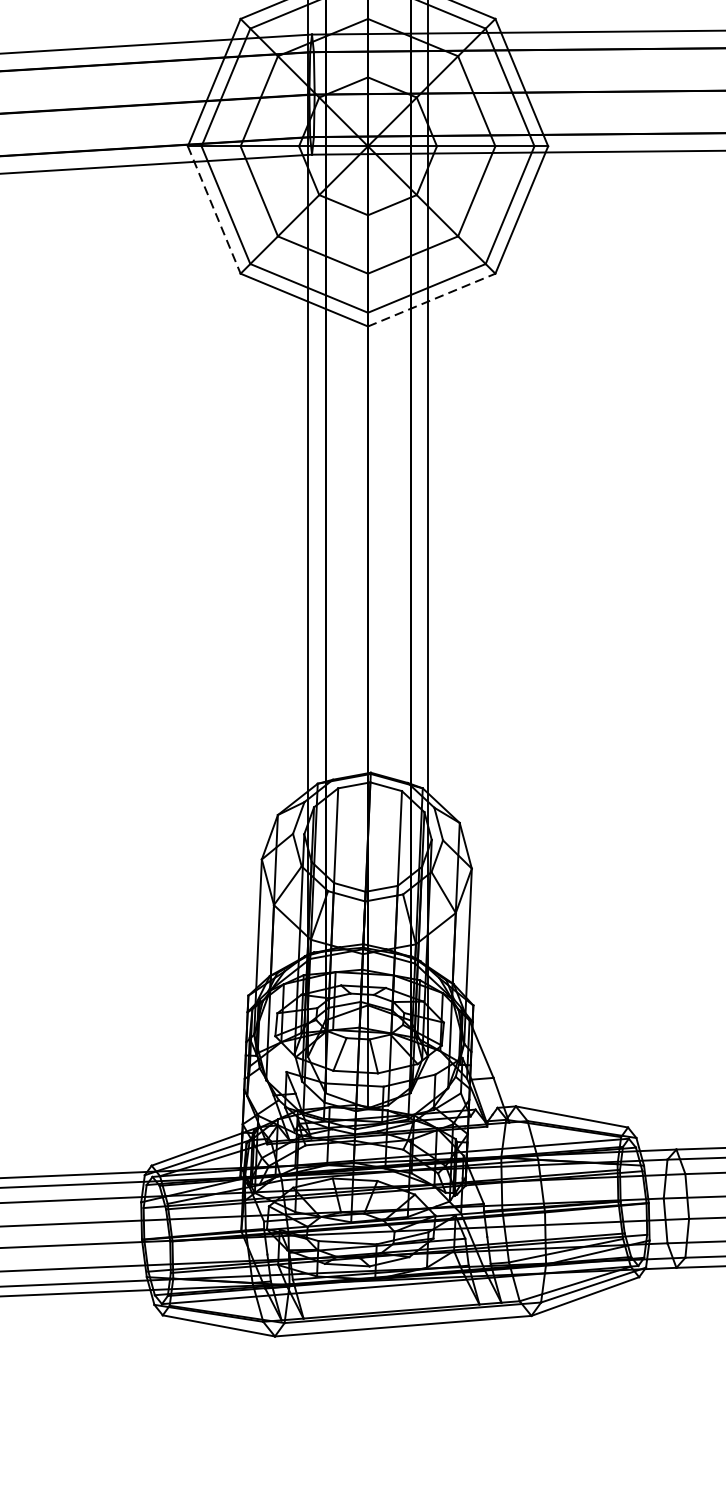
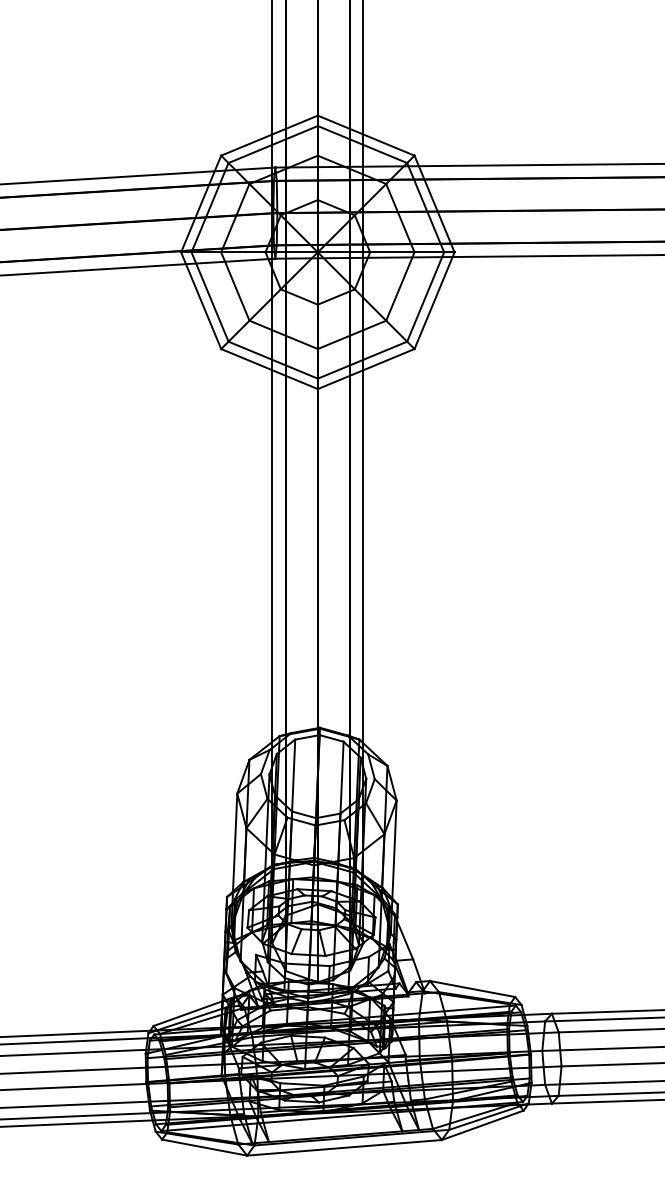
line: (214, 211) -> (201, 301), dashed -> solid
line: (432, 299) -> (366, 368), dashed -> solid

